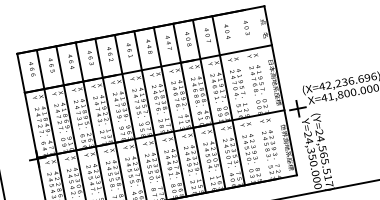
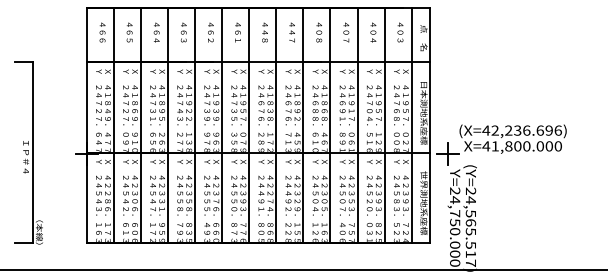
line: (267, 93) -> (411, 125), added
line: (248, 97) -> (384, 125), added
text: (311, 150) -> (455, 213), Y=24,350.000 -> Y=24,750.000

